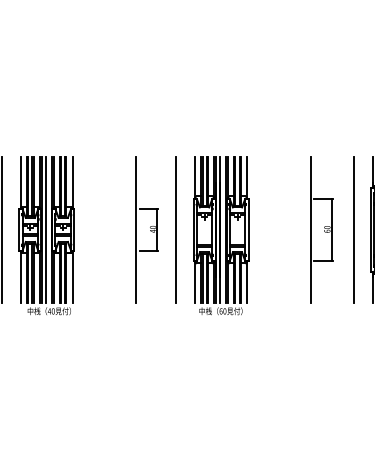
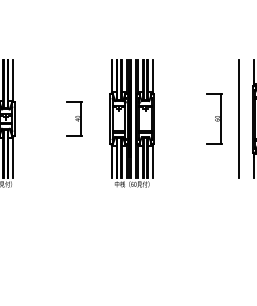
line: (136, 229) -> (64, 118), removed
line: (176, 229) -> (96, 118), removed
line: (310, 229) -> (204, 118), removed

